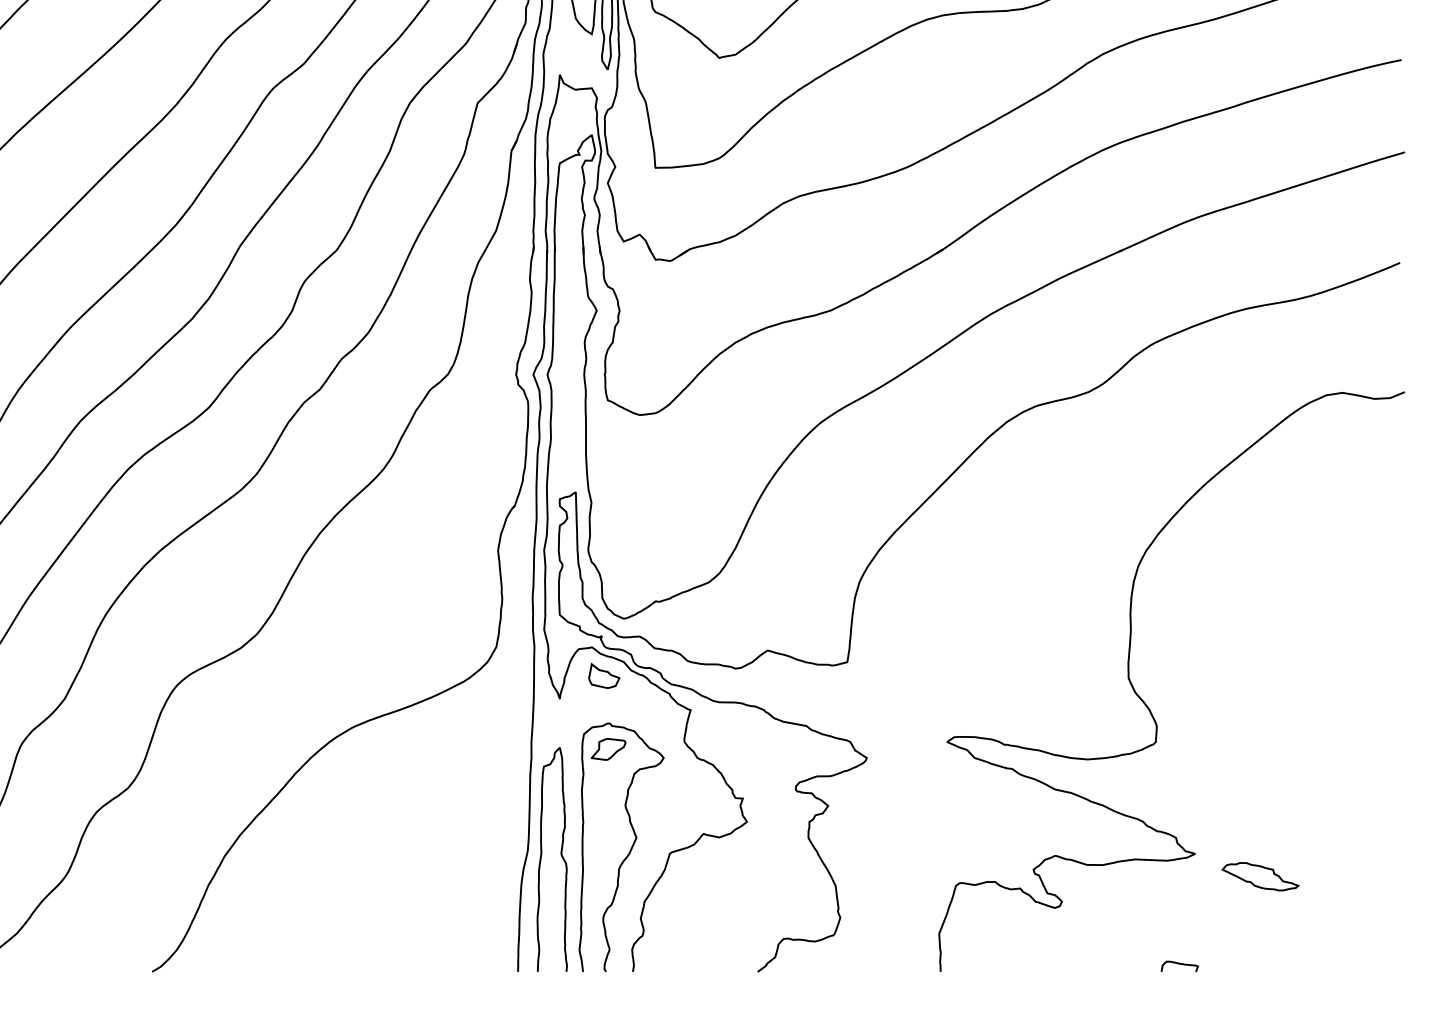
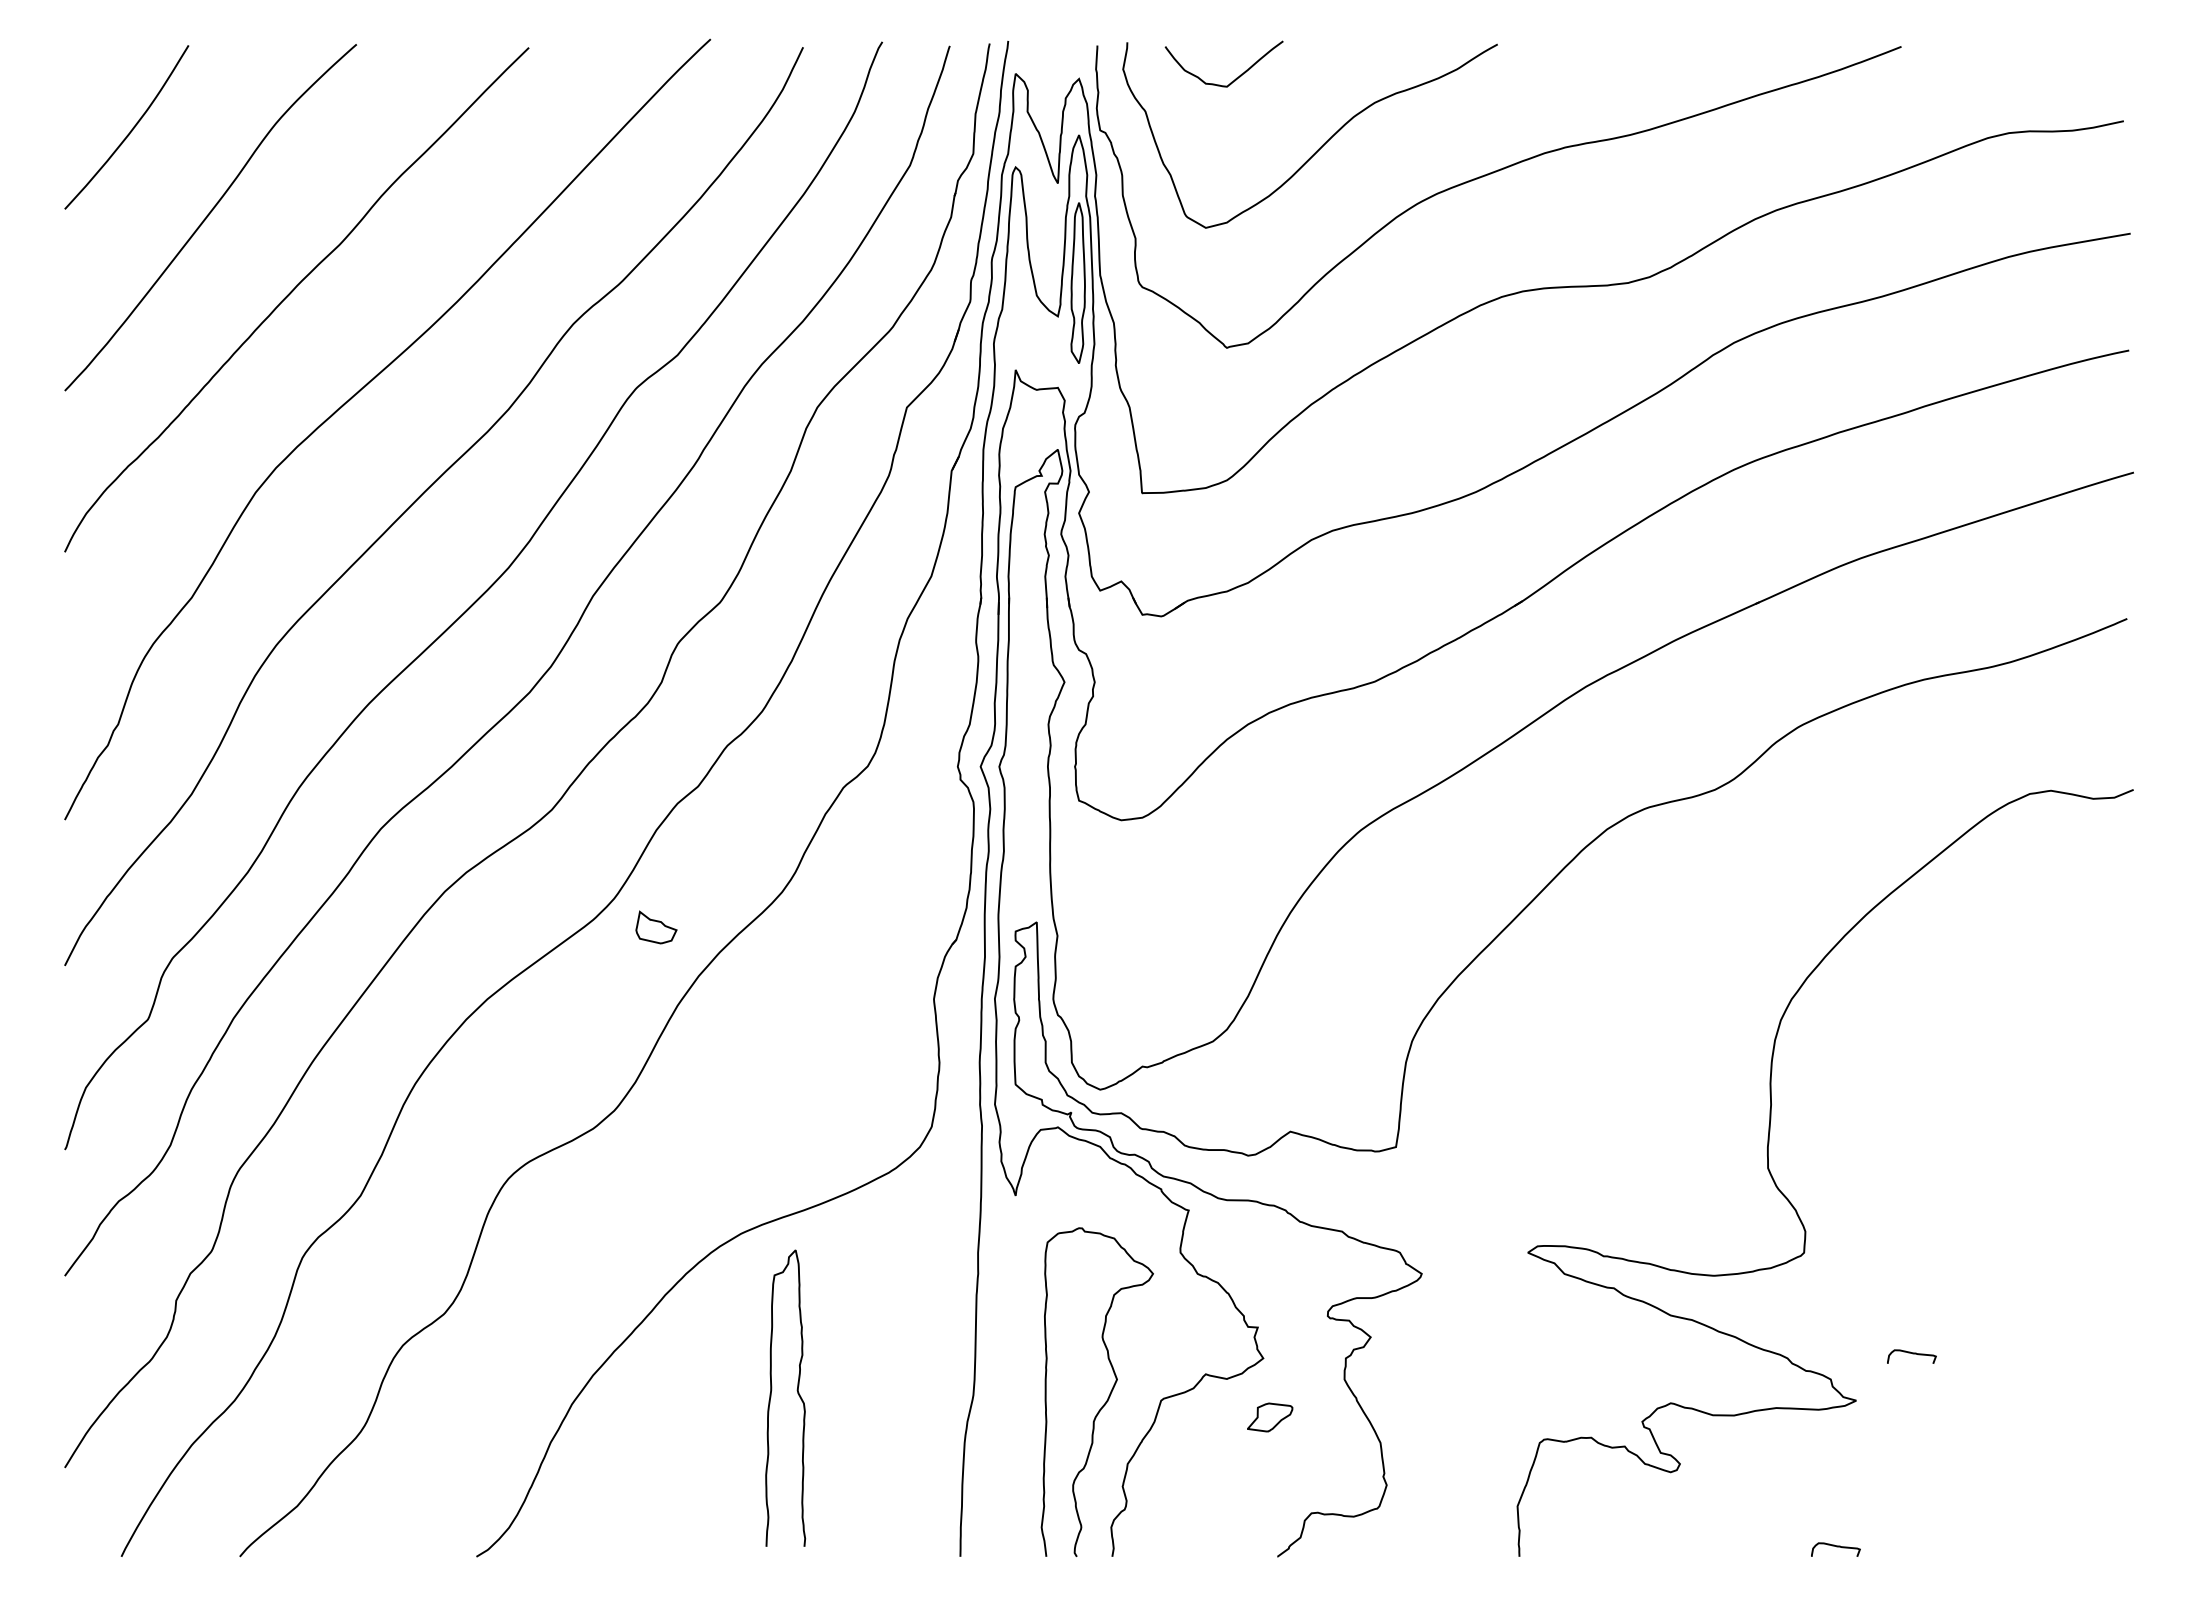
part: (604, 676) -> (656, 927), moved
part: (608, 749) -> (1270, 1417), moved
curve: (1237, 818) -> (1912, 1354), added
curve: (561, 855) -> (797, 1393), moved
part: (1260, 876) -> (1942, 1430), removed

